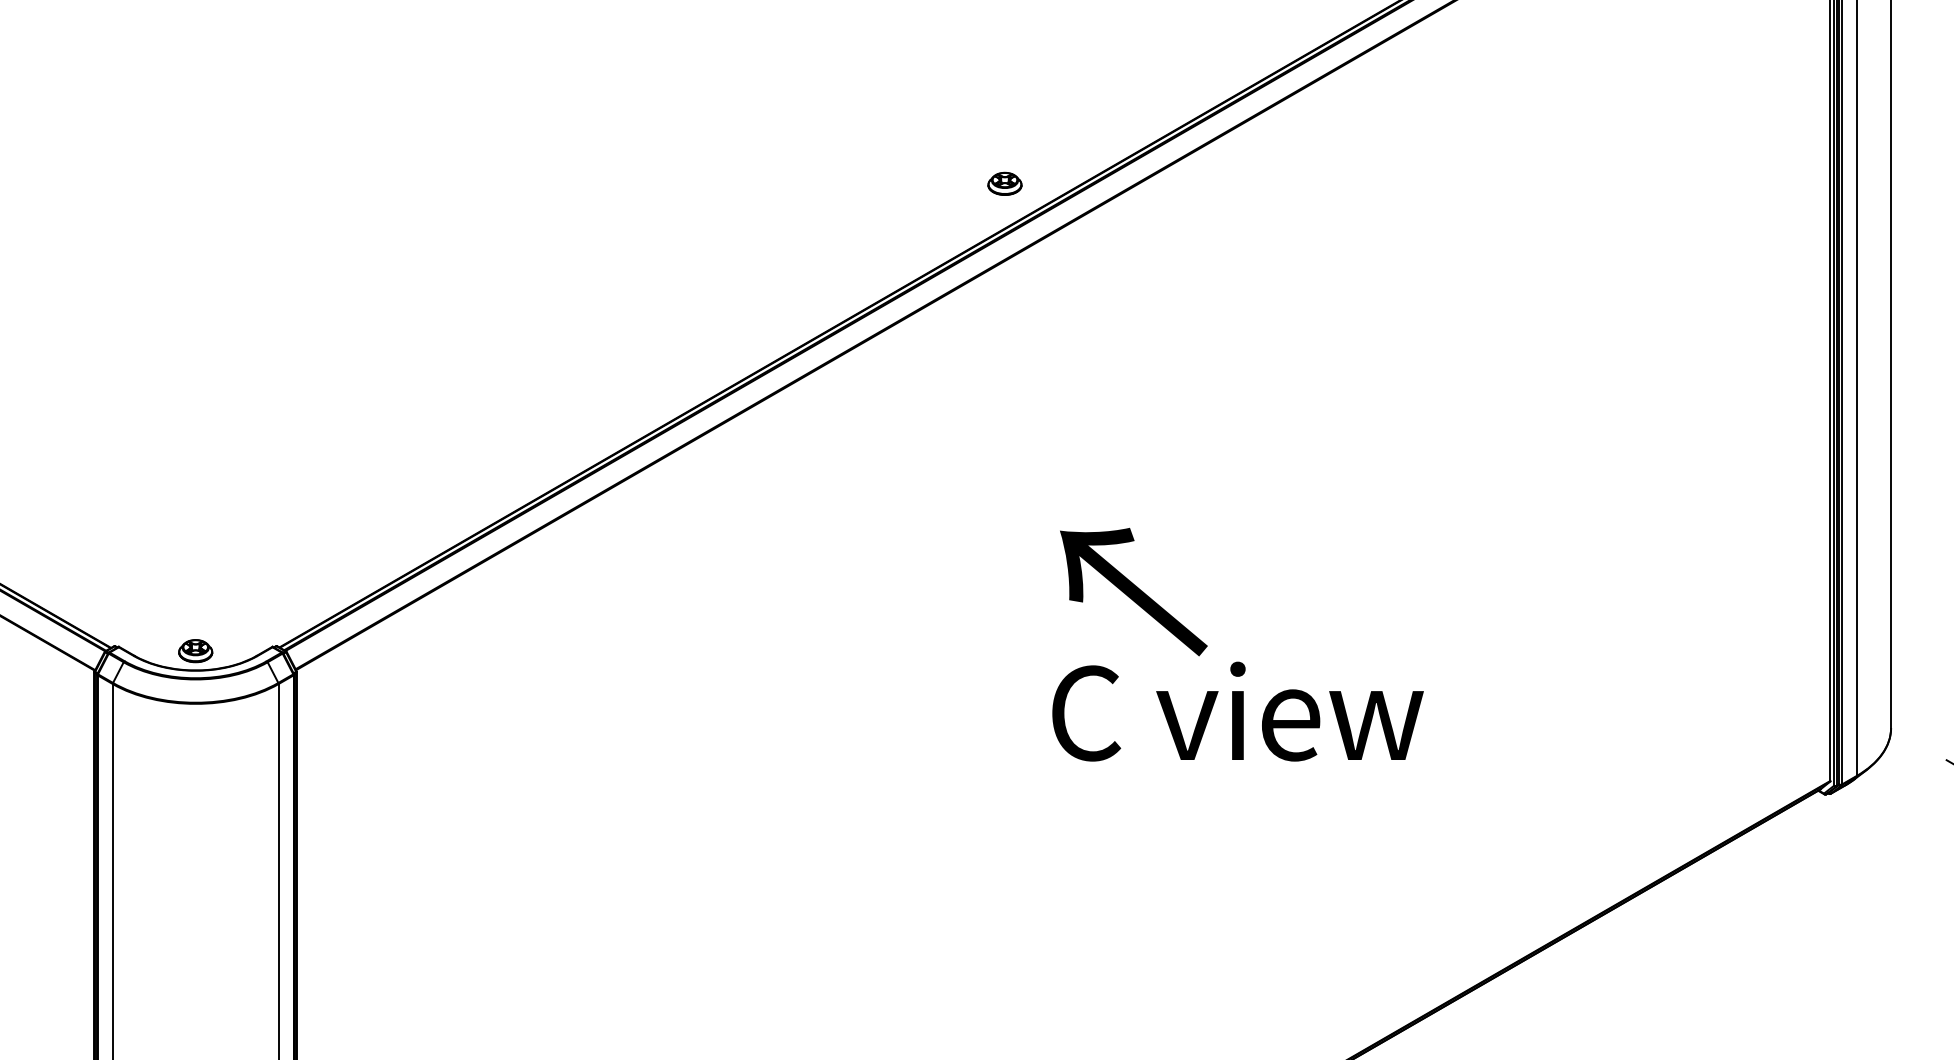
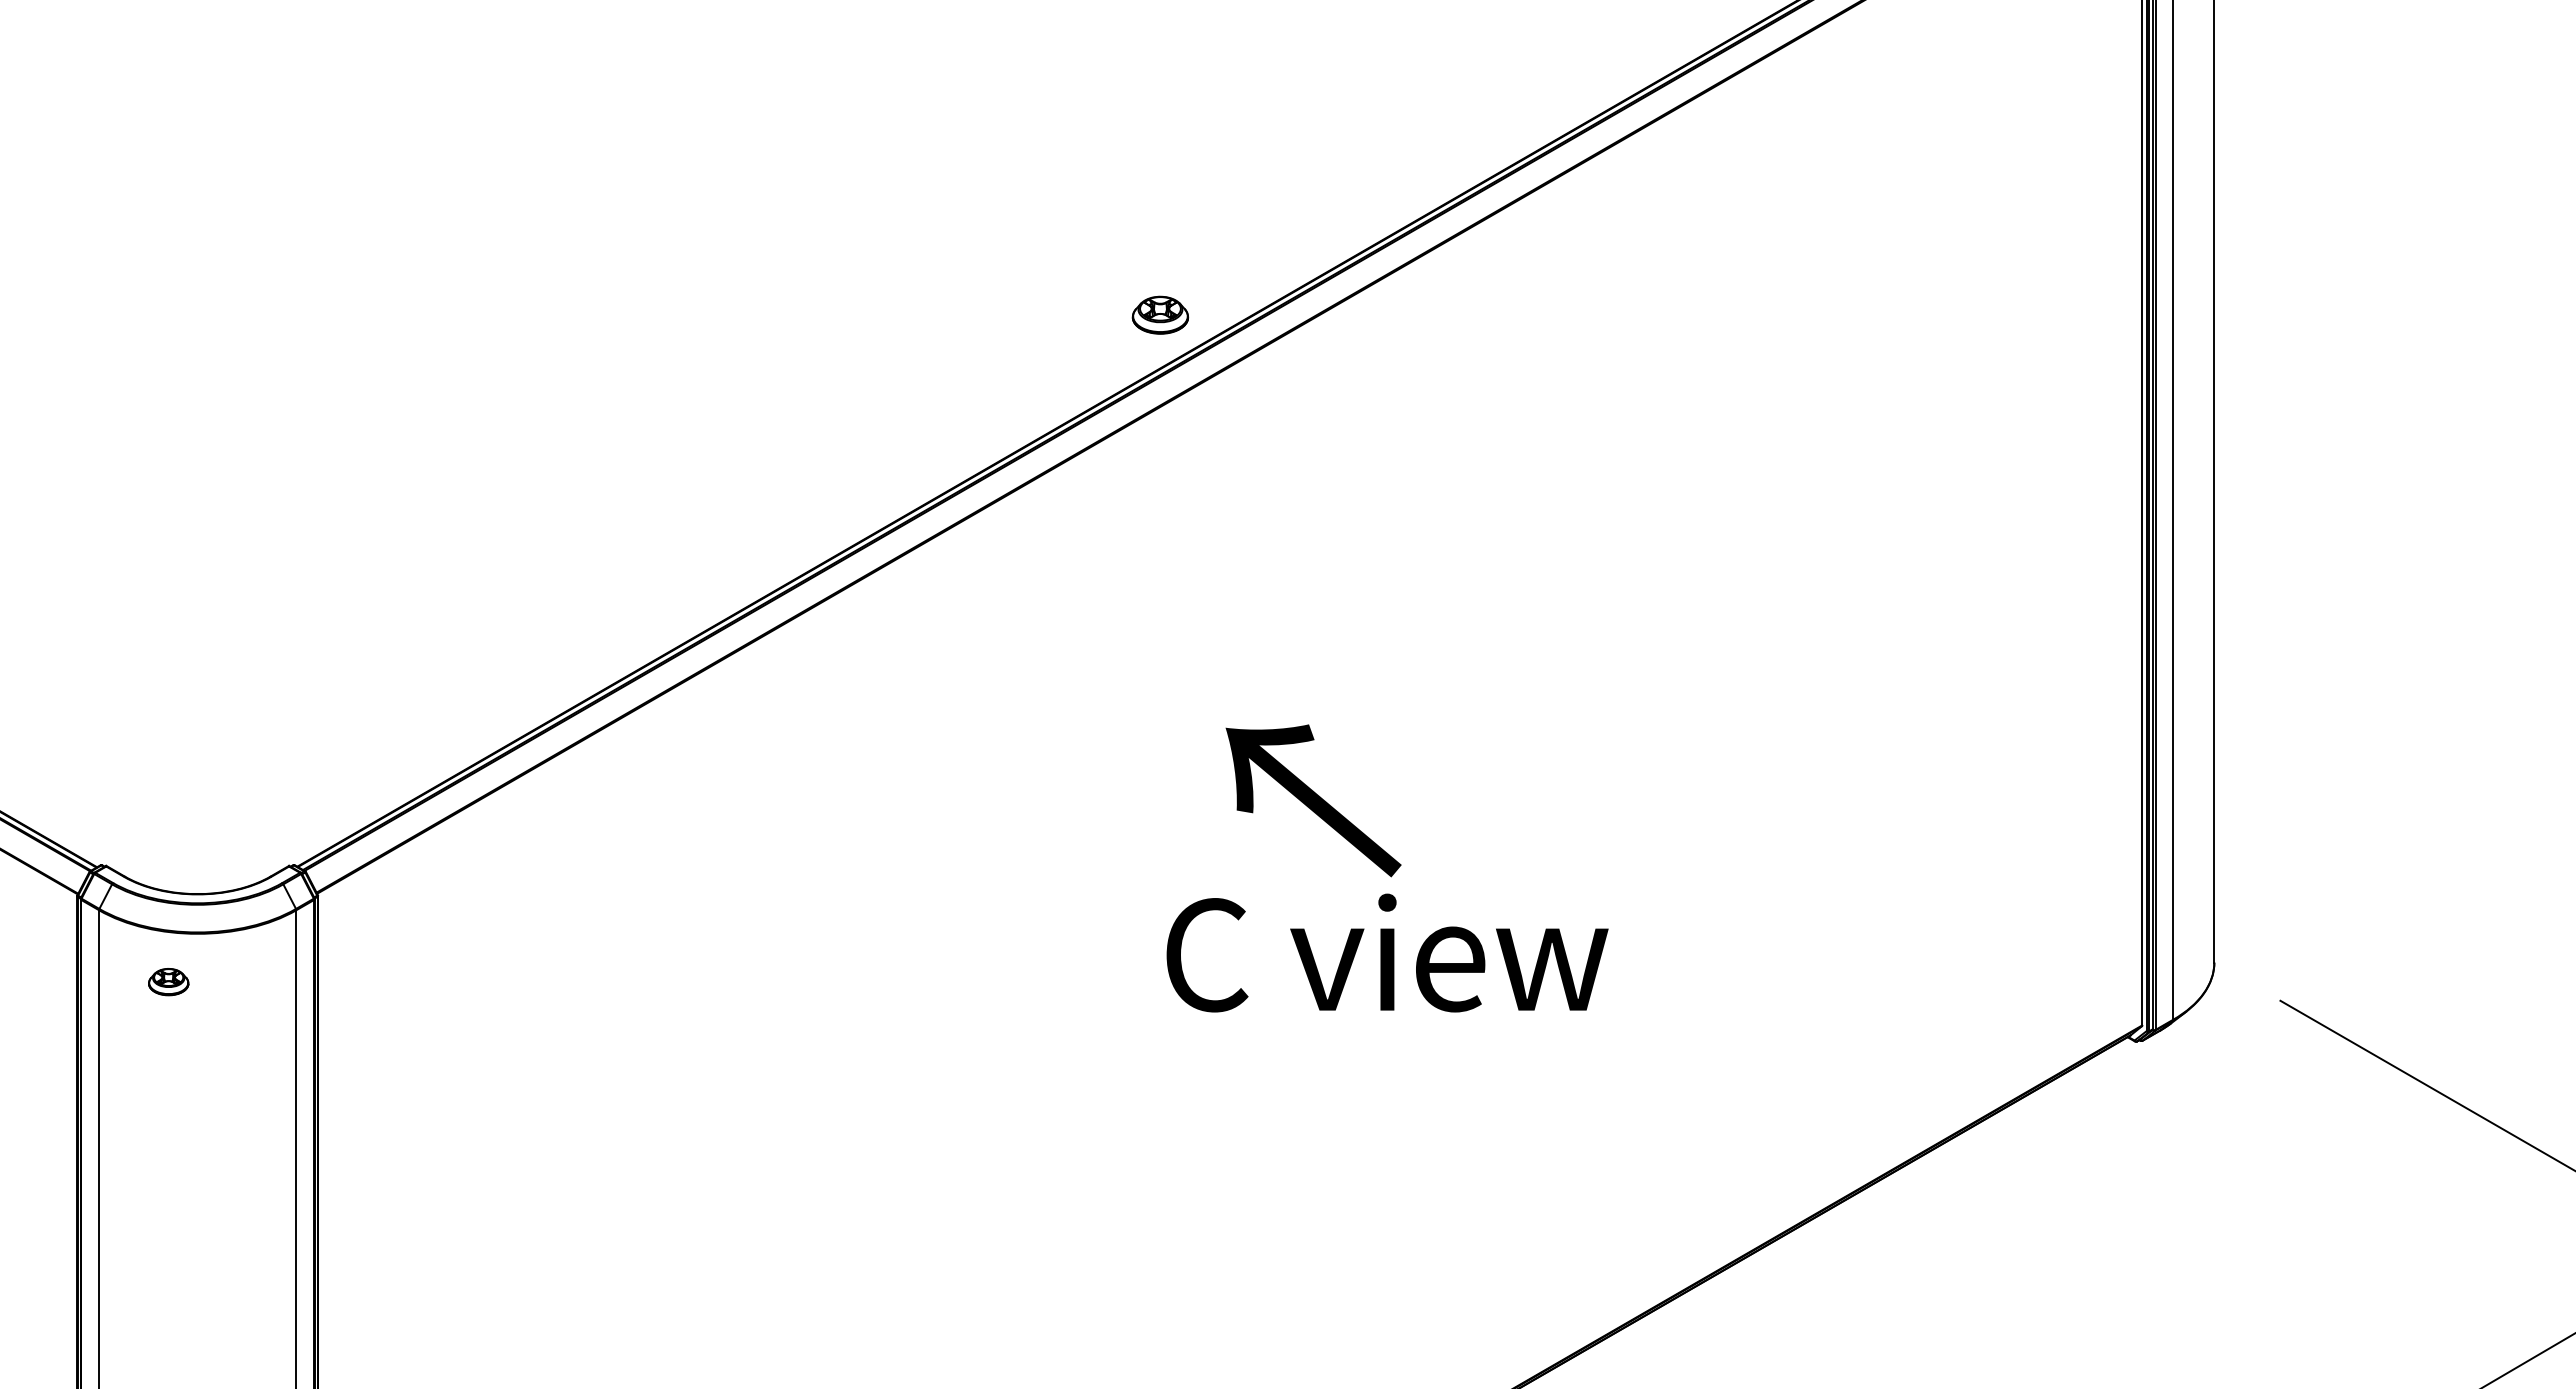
part: (1004, 184) -> (1159, 315), size x1.4
part: (195, 651) -> (168, 982), moved
text: (1237, 711) -> (1387, 952), moved

